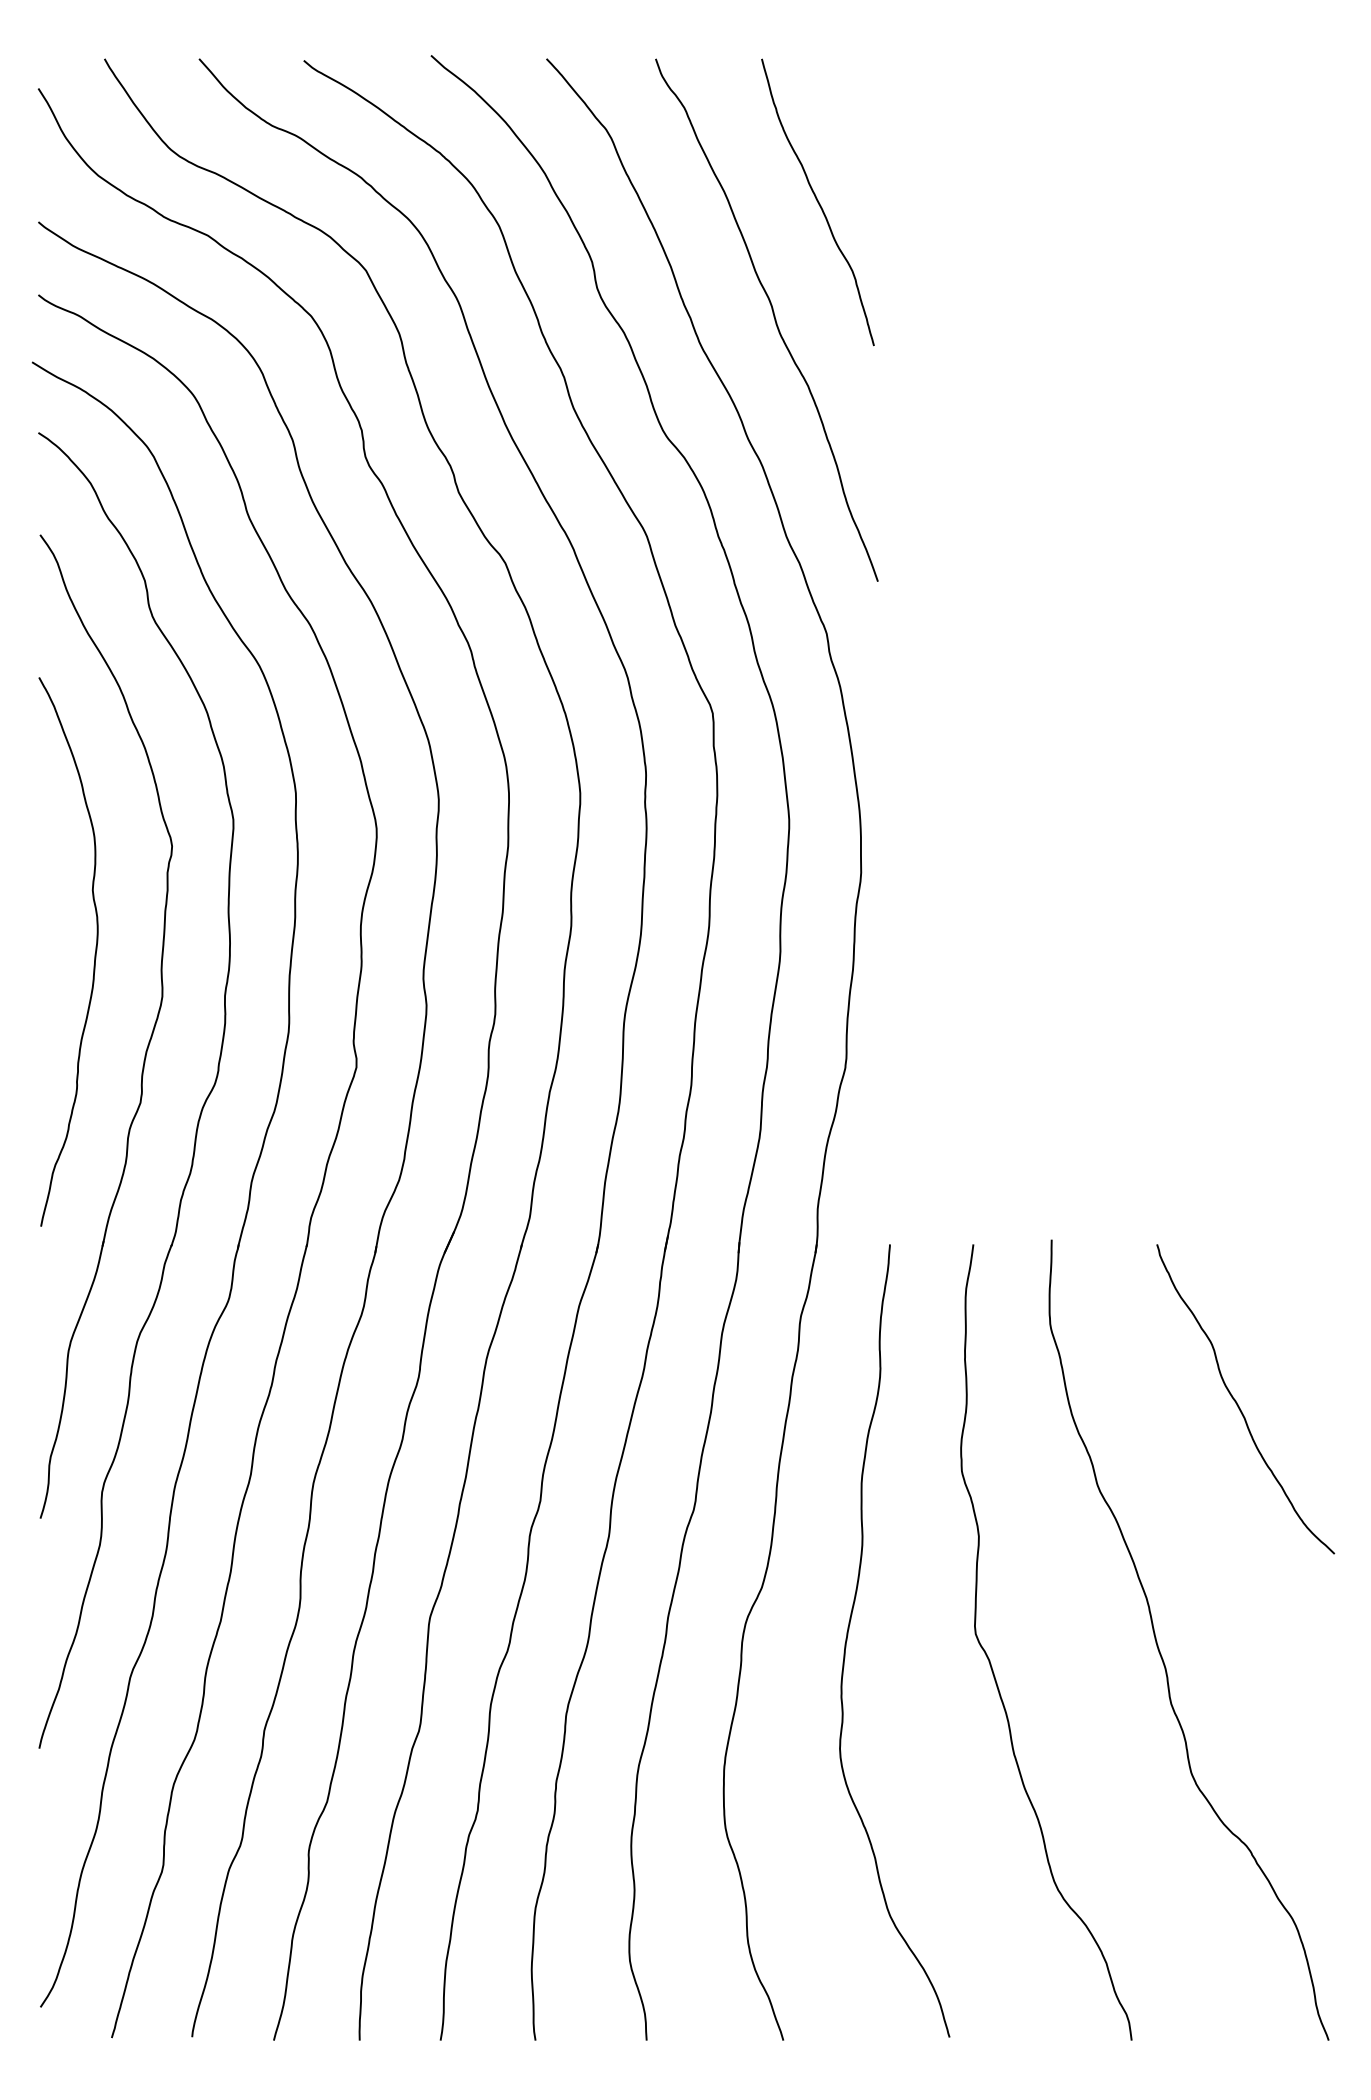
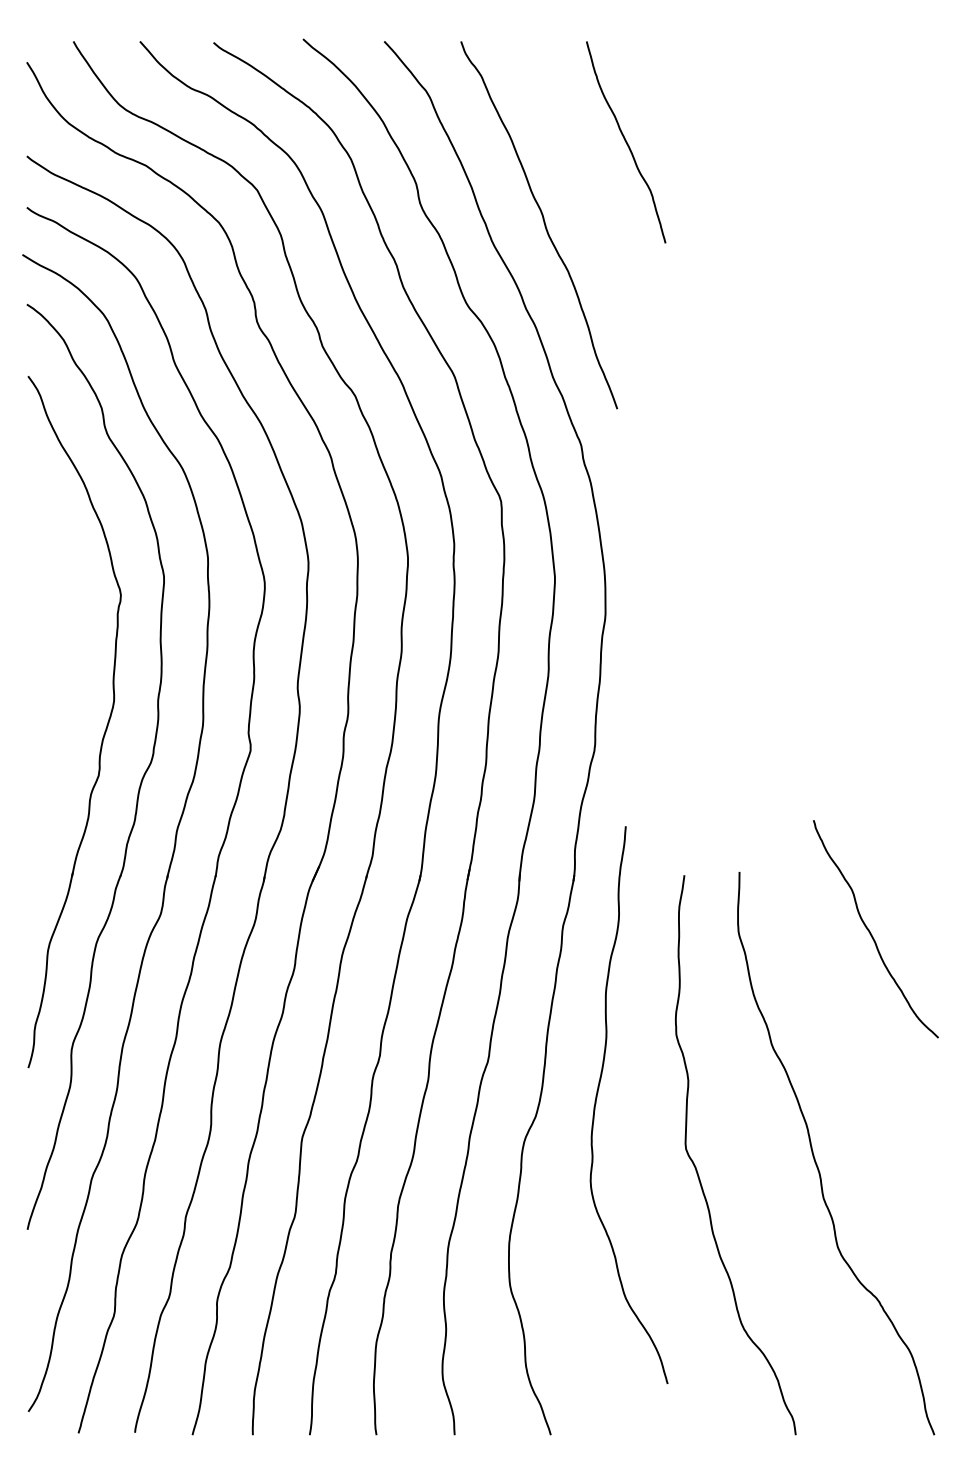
curve: (818, 202) -> (626, 142), moved
curve: (93, 960) -> (65, 675), removed
curve: (1237, 1402) -> (870, 931), moved
curve: (849, 1631) -> (597, 1098), moved

